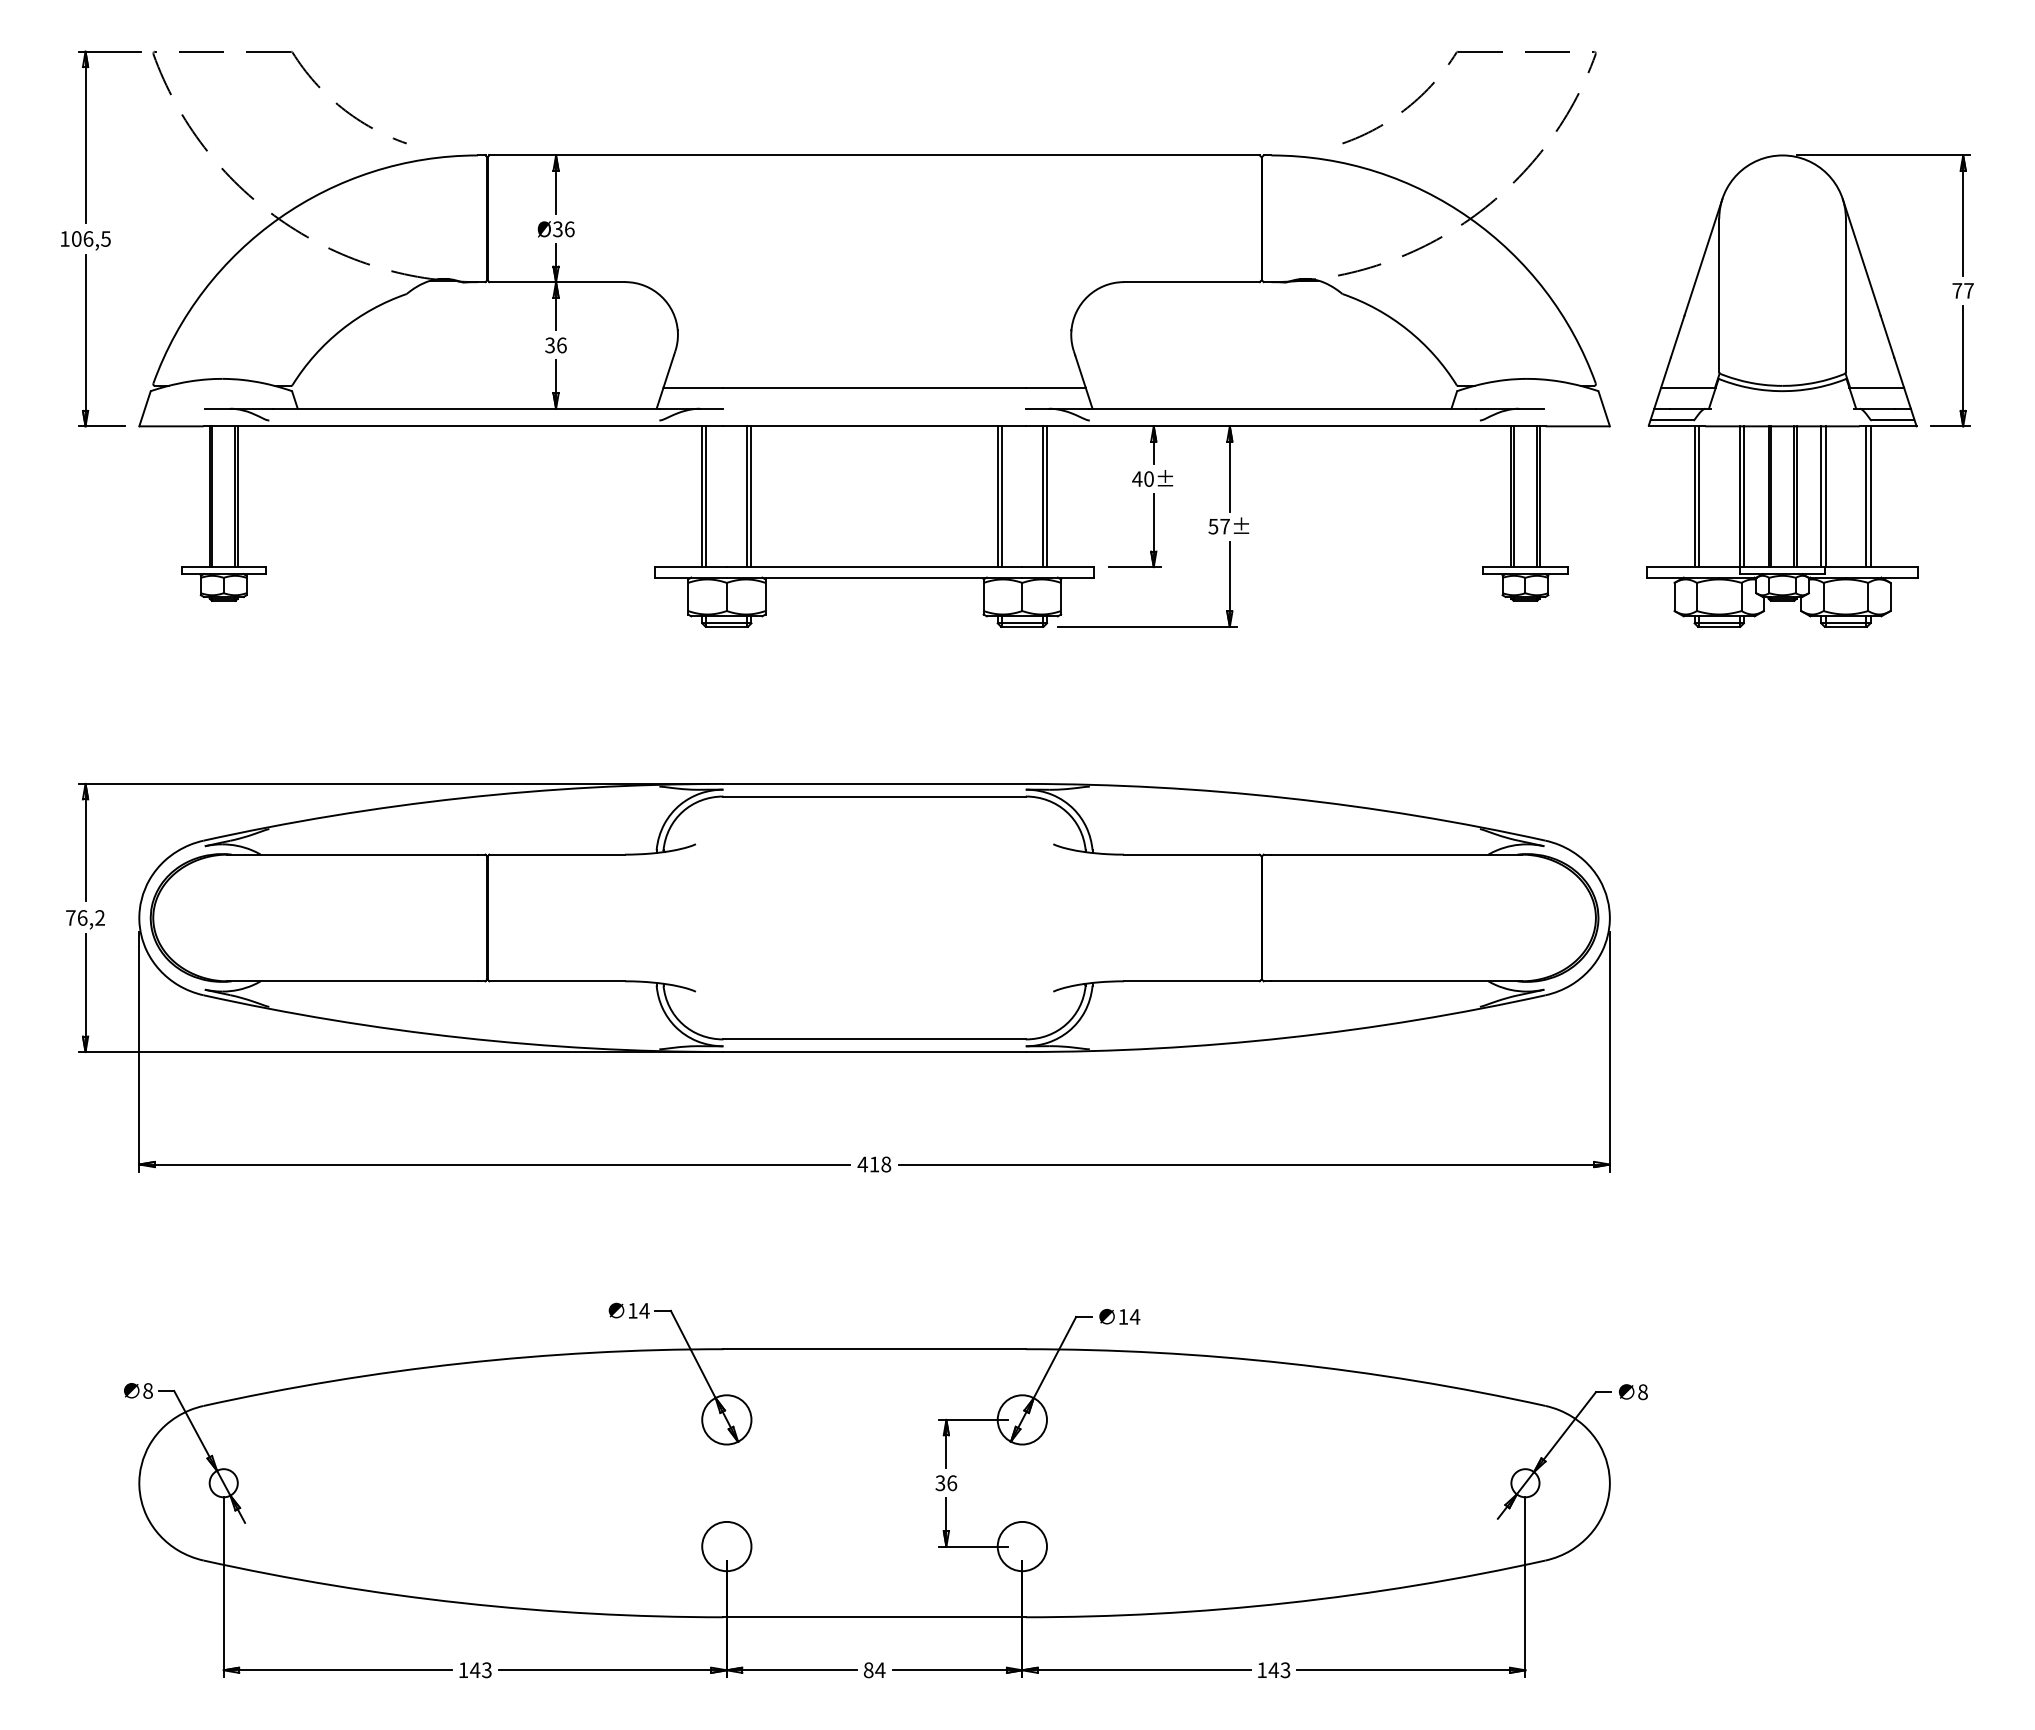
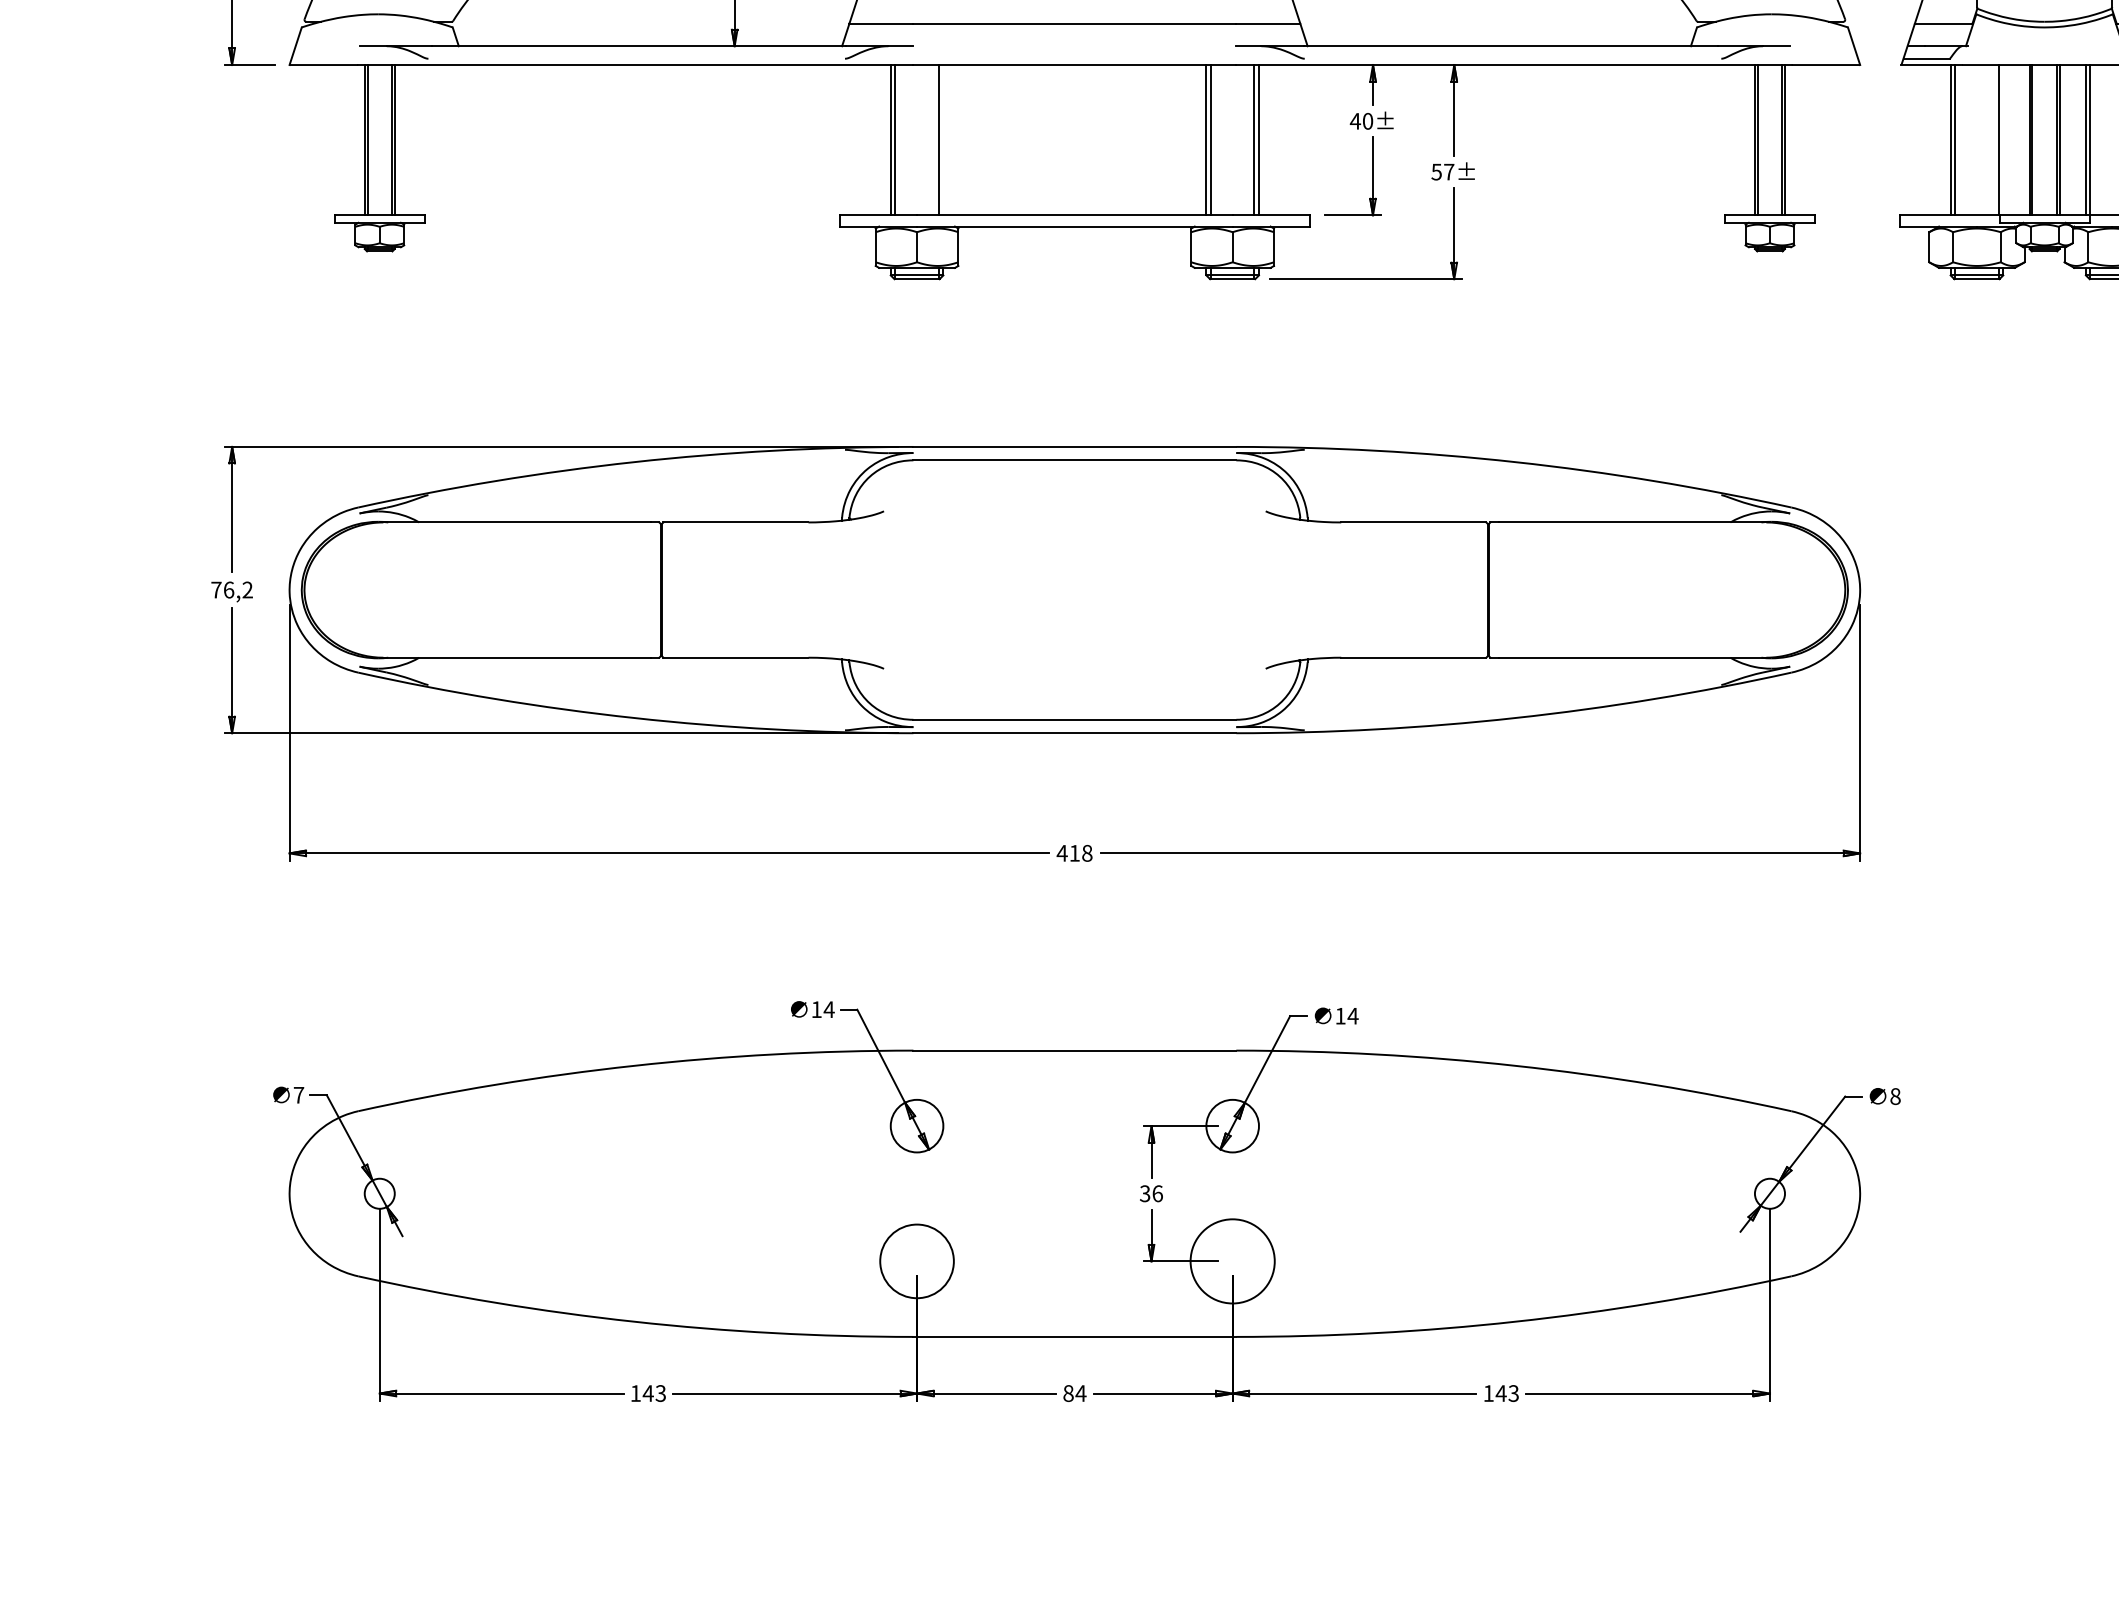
line: (751, 496) -> (943, 139), removed
line: (1743, 496) -> (2002, 139), removed
text: (147, 1390) -> (298, 1094), 8 -> 7
circle: (726, 1546) -> (916, 1261), size x1.4
circle: (1021, 1546) -> (1231, 1261), size x1.6

